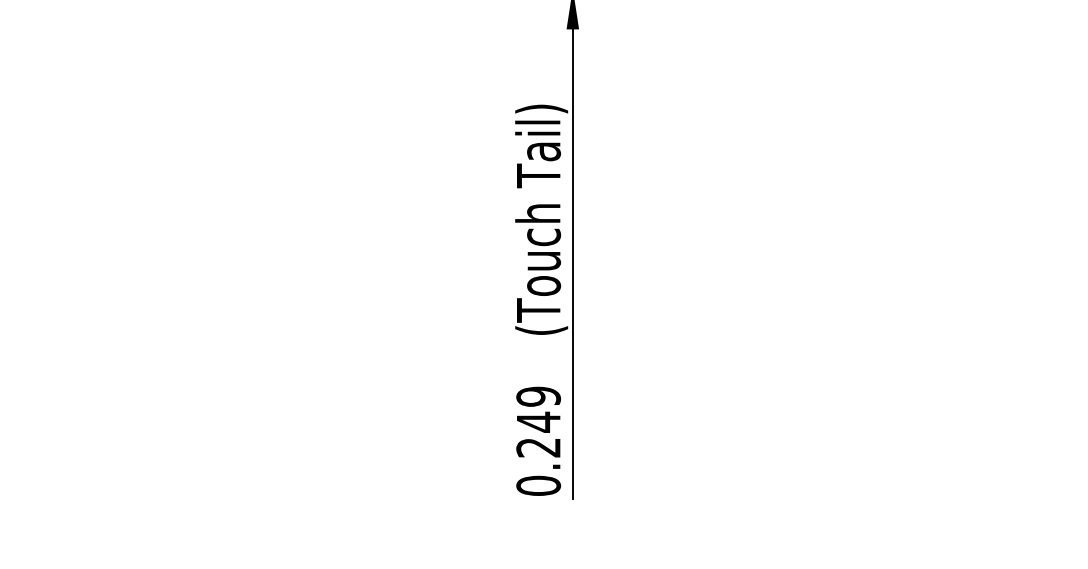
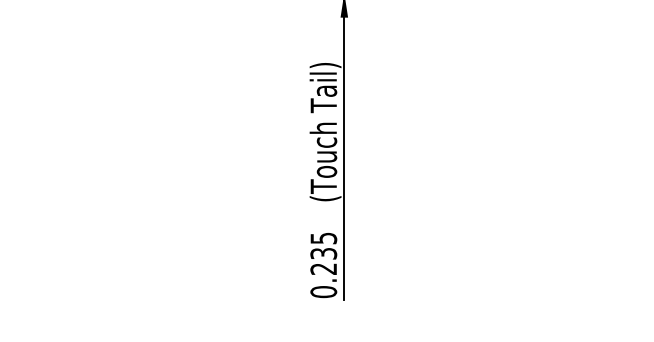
text: (538, 410) -> (323, 246), 0.249 -> 0.235

